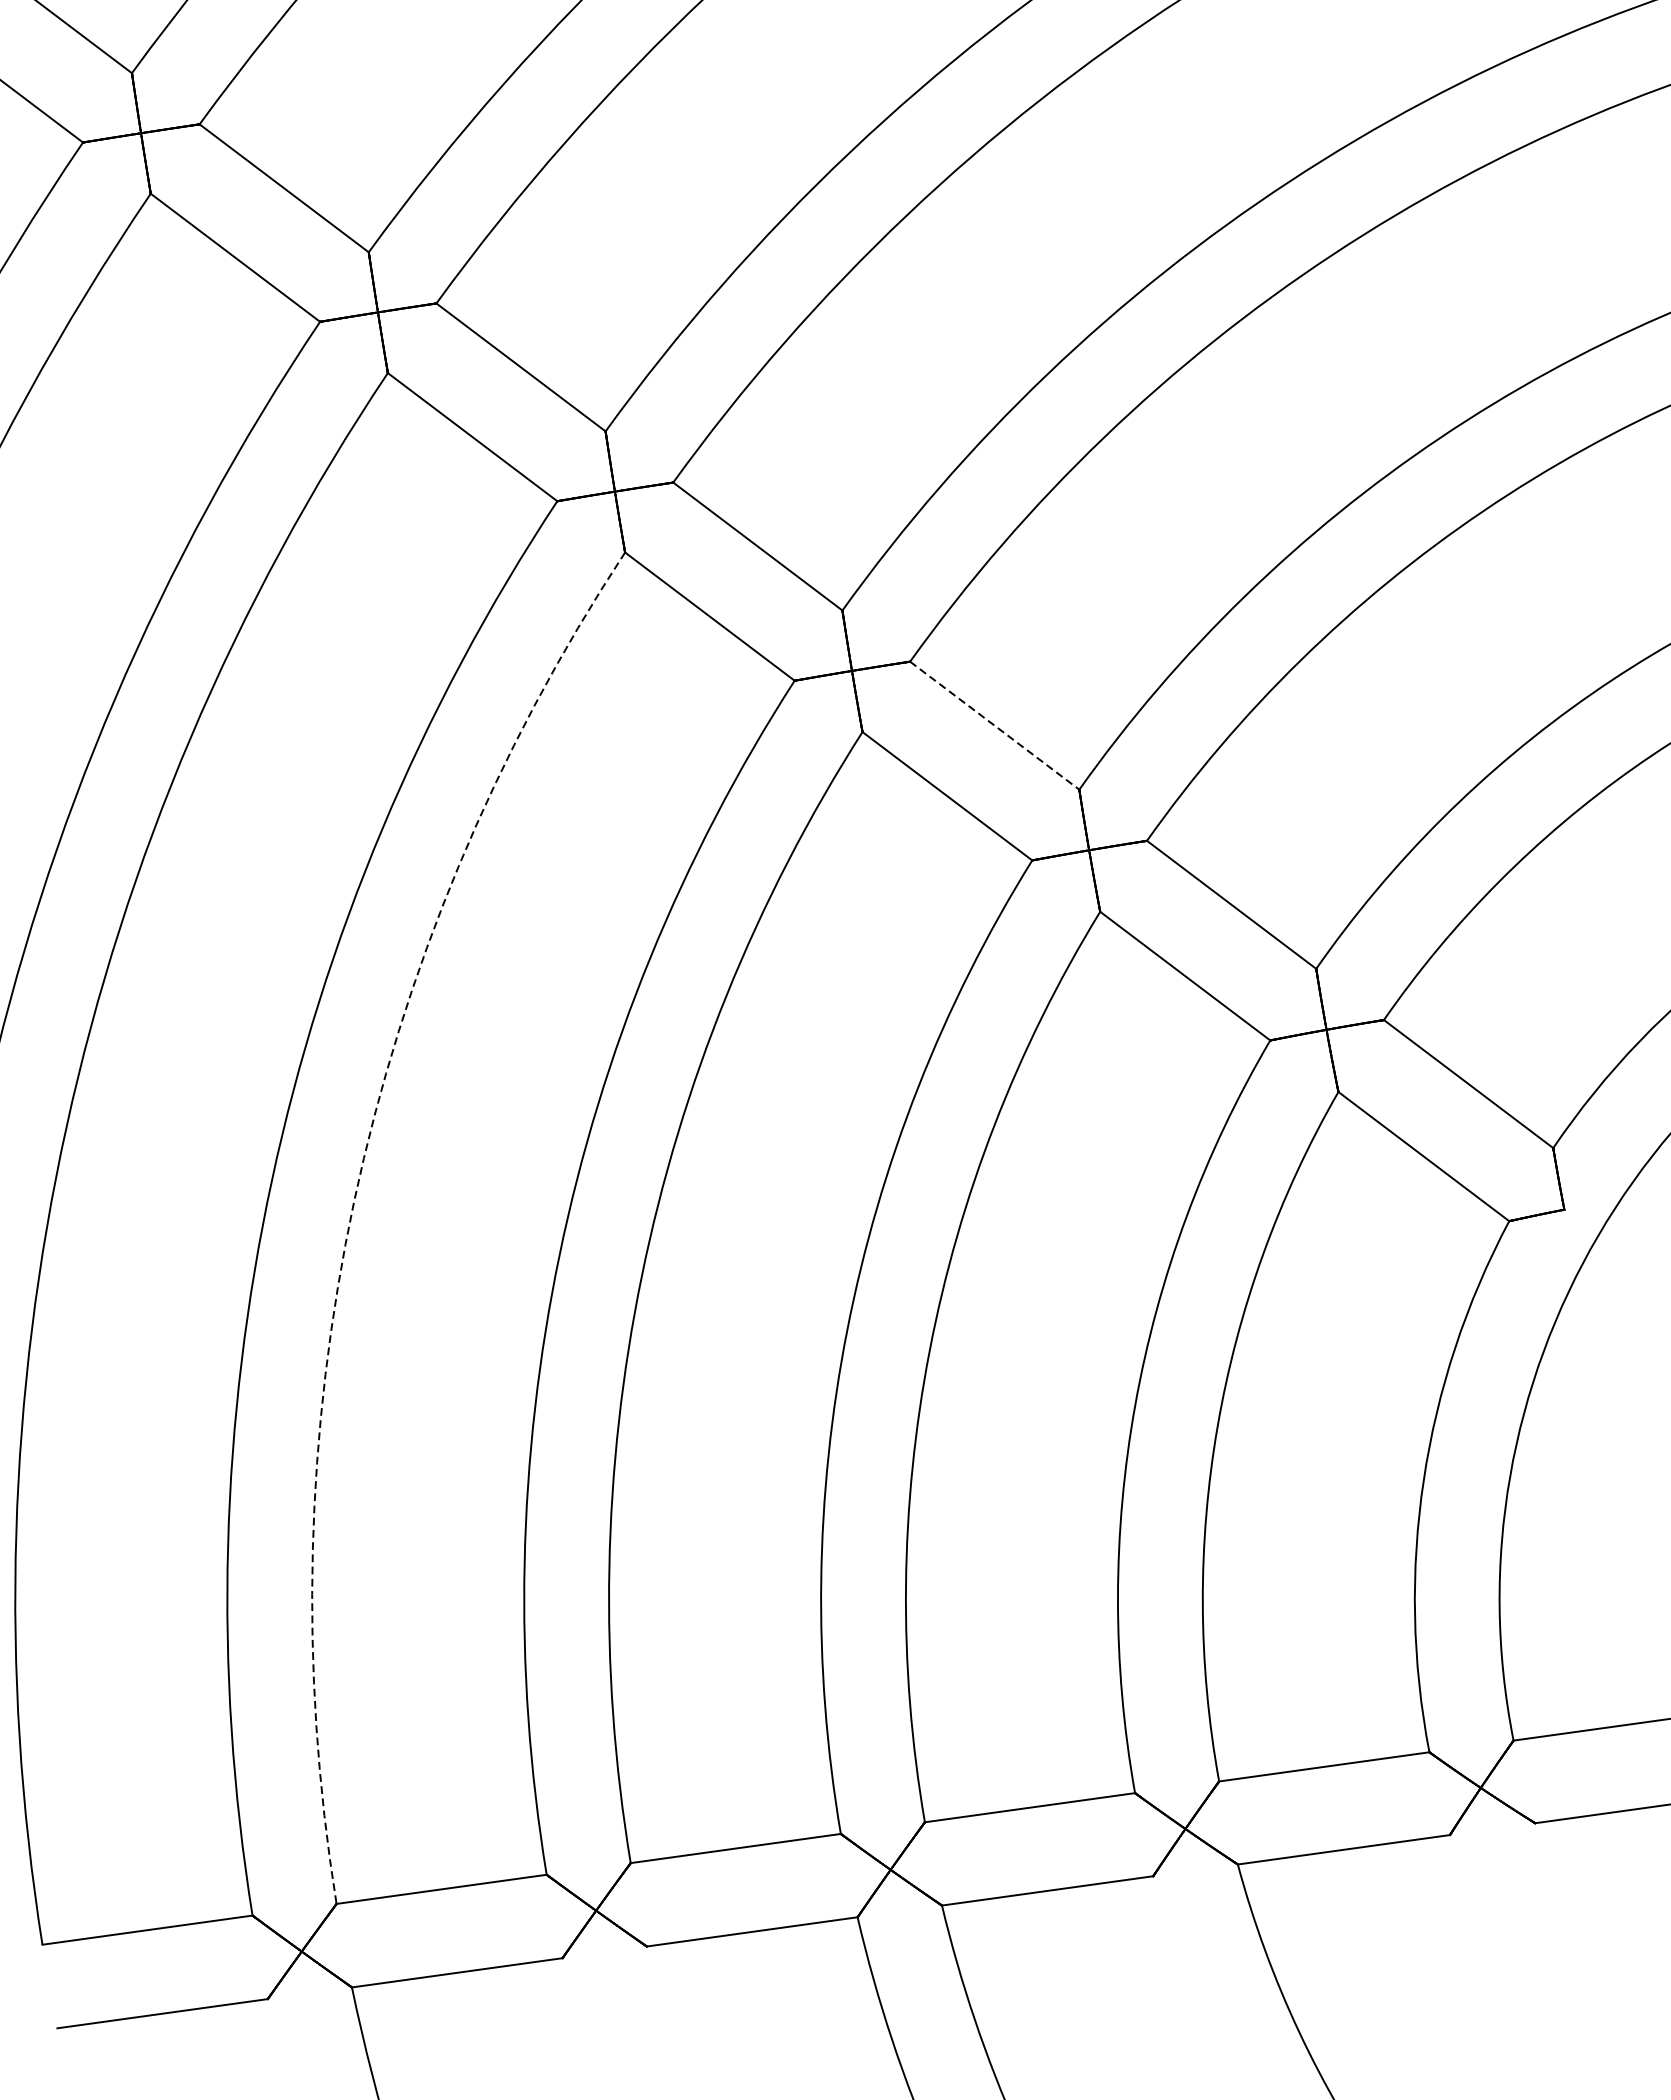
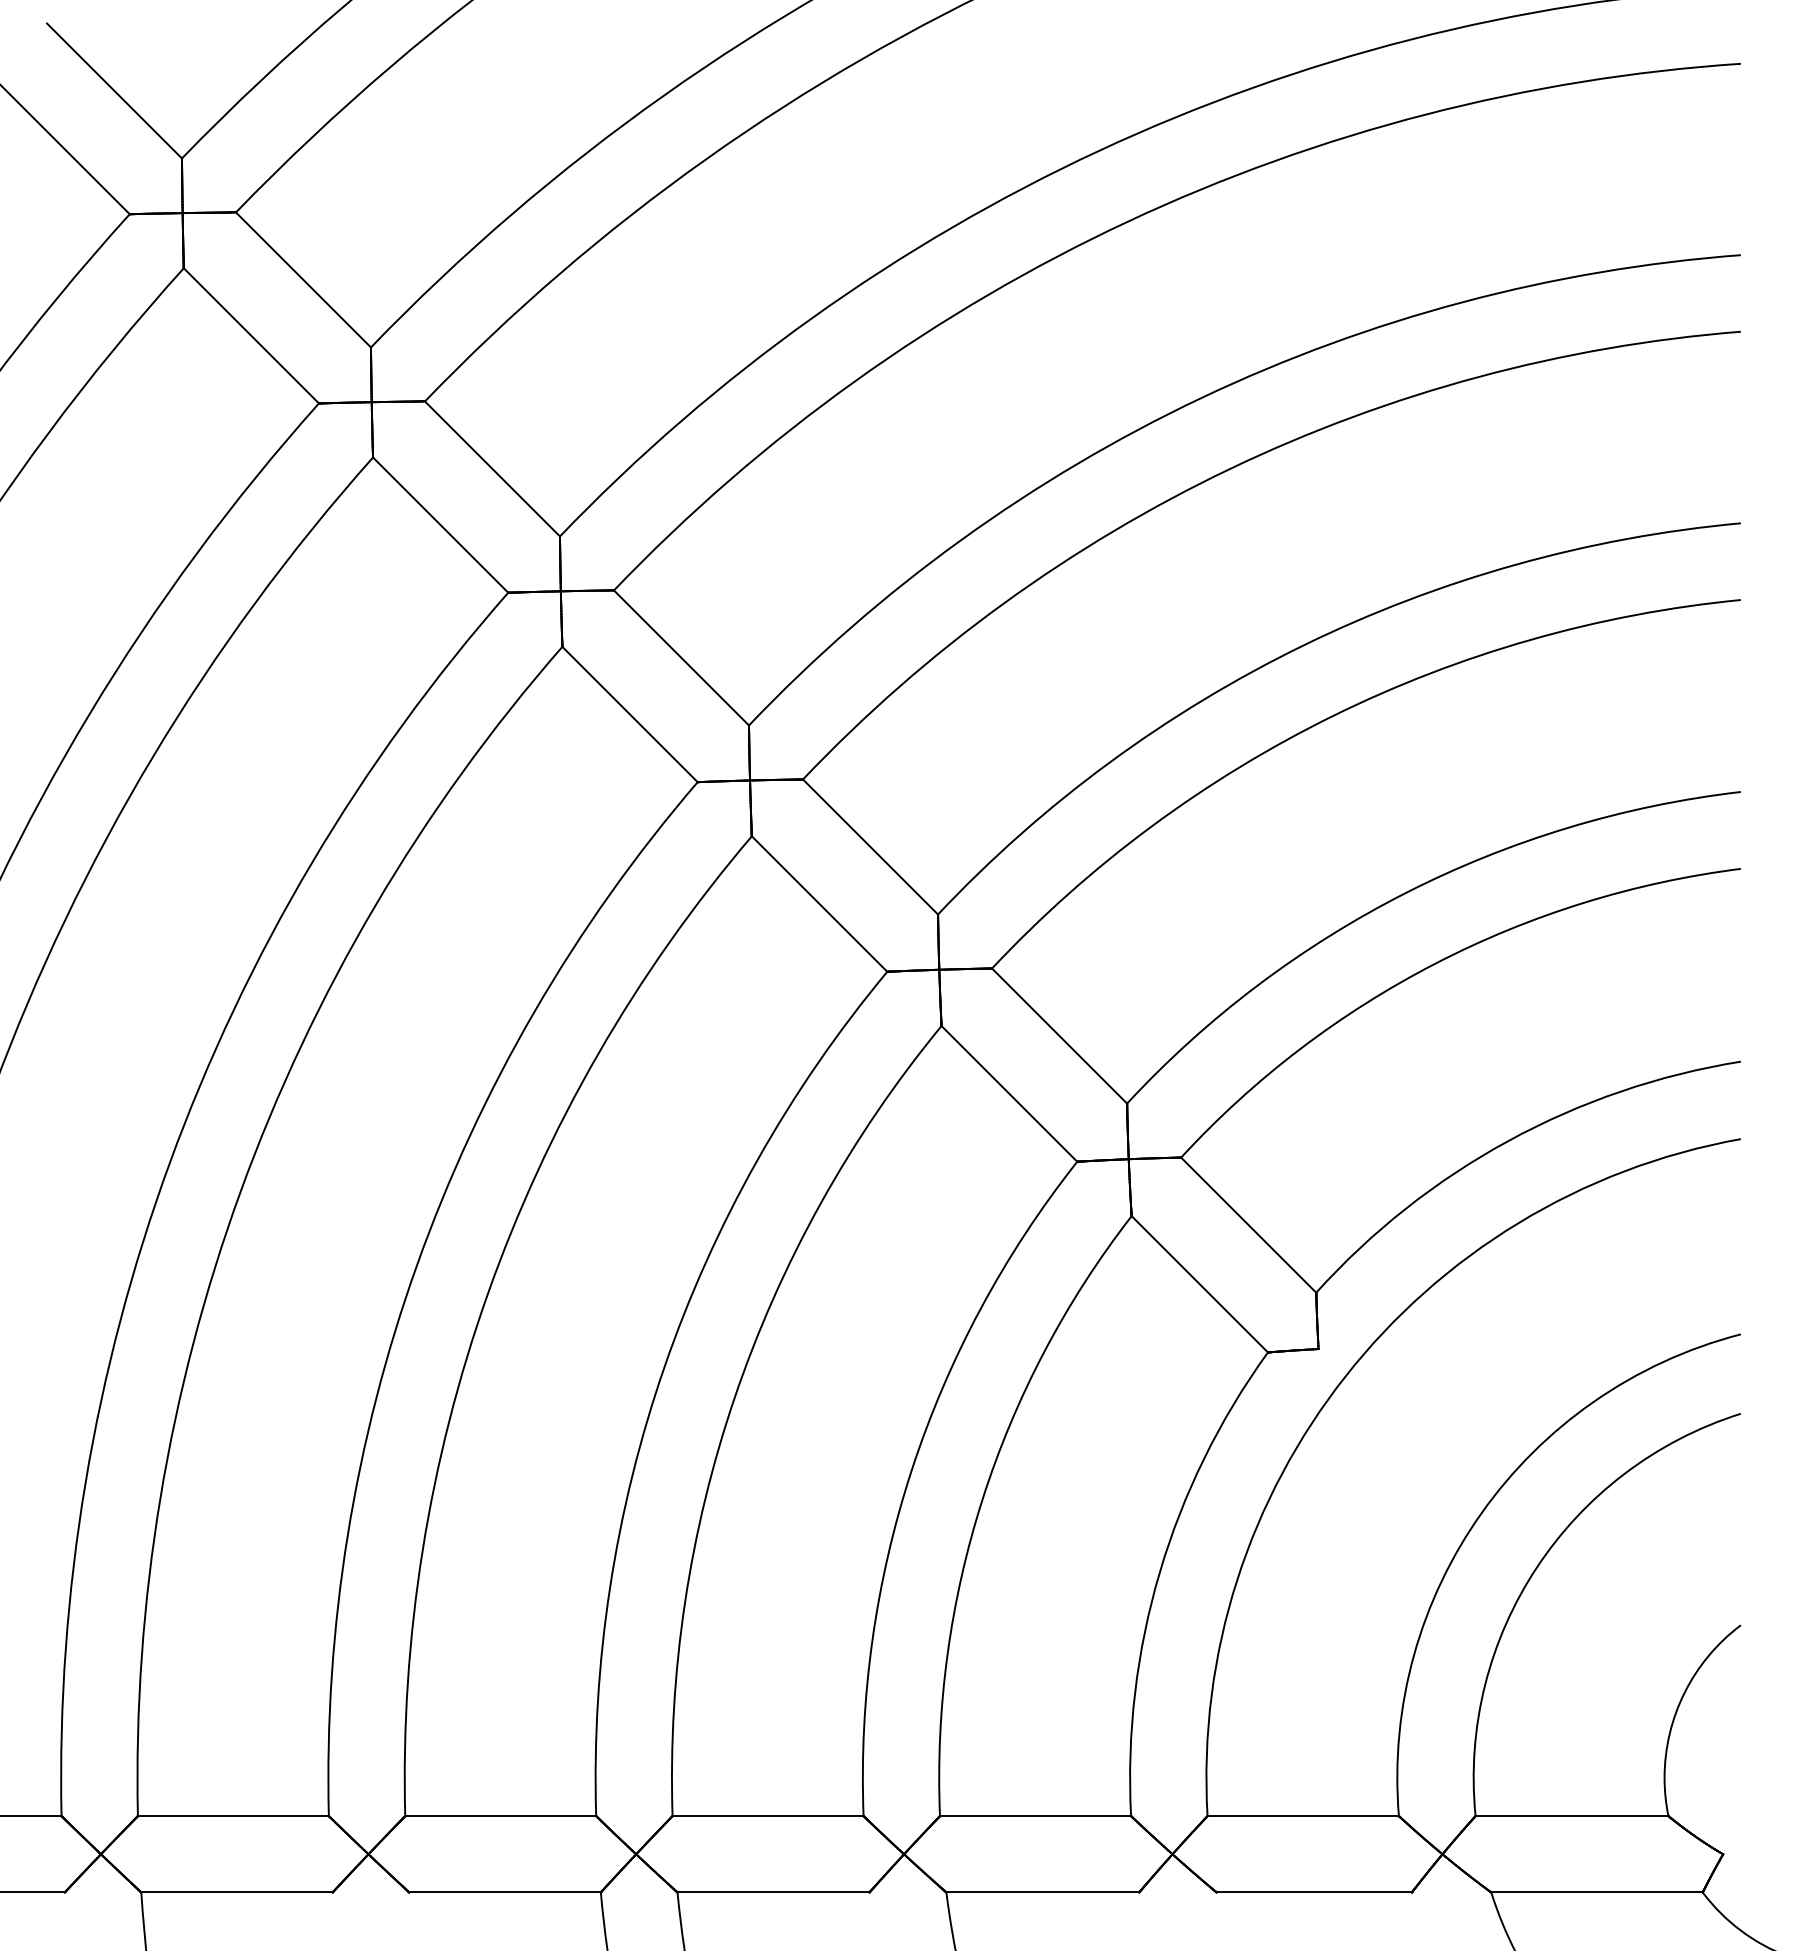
line: (994, 726) -> (870, 847), dashed -> solid
arc: (354, 1200) -> (240, 1191), dashed -> solid

